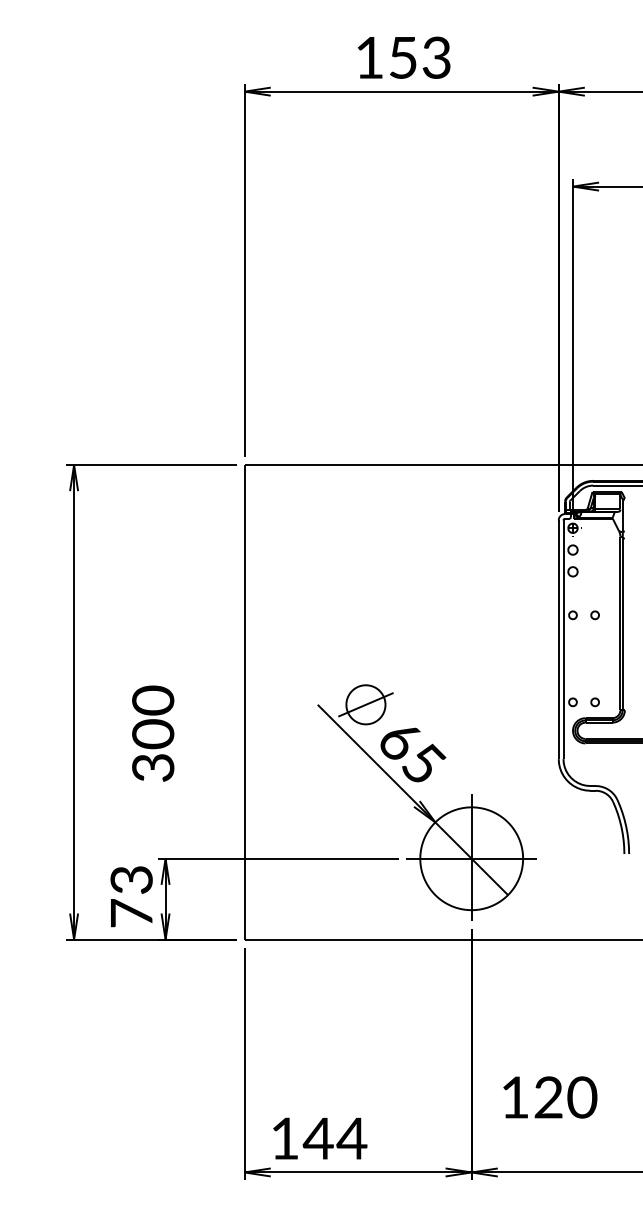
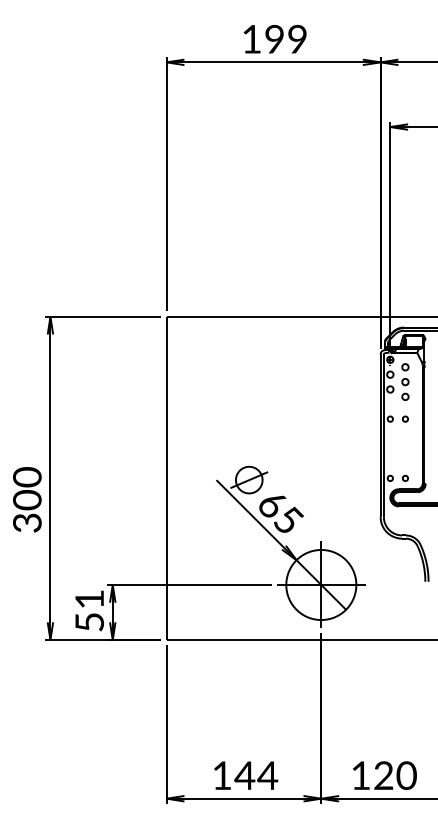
text: (419, 56) -> (285, 38), 153 -> 199
part: (595, 560) -> (405, 381), added
text: (153, 733) -> (27, 499), moved
text: (131, 896) -> (89, 610), 73 -> 51
text: (549, 1097) -> (384, 775), moved
text: (320, 1138) -> (246, 775), moved

